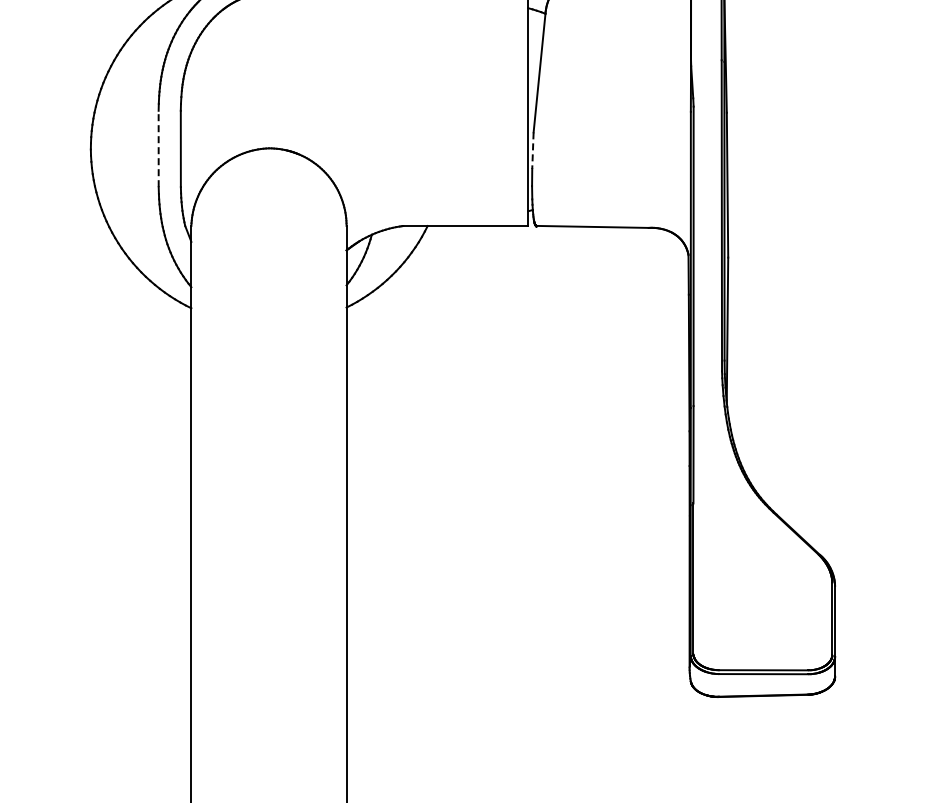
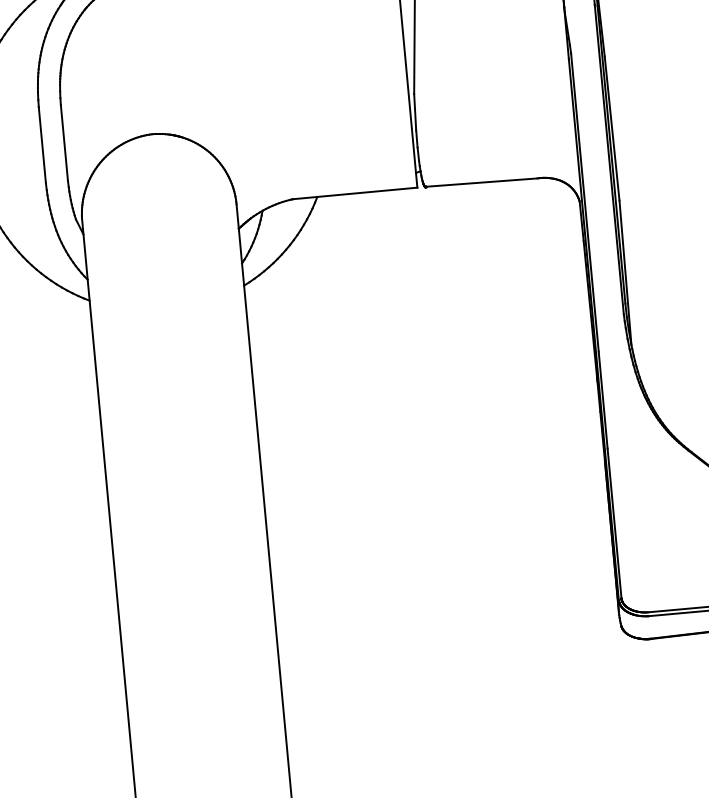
line: (158, 148) -> (42, 144), dashed -> solid
line: (532, 151) -> (414, 113), dashed -> solid

